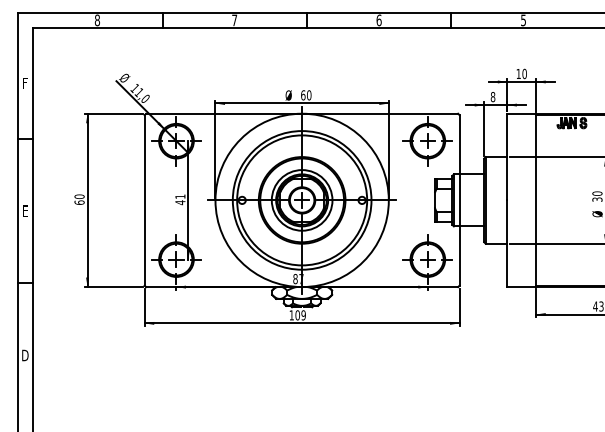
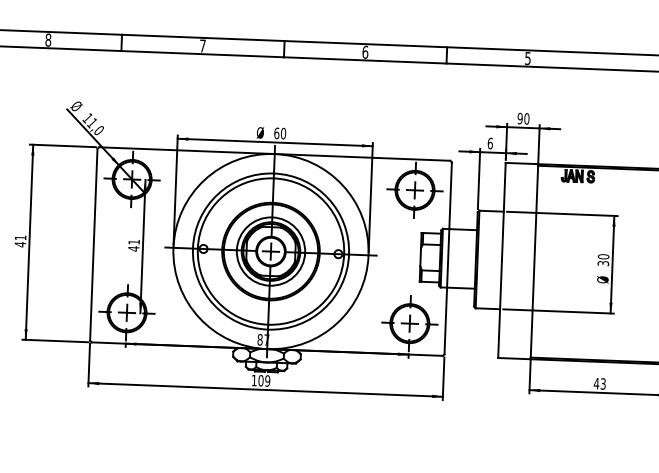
text: (518, 73) -> (519, 118), 10 -> 90
text: (492, 96) -> (489, 142), 8 -> 6
text: (79, 199) -> (20, 240), 60 -> 41

